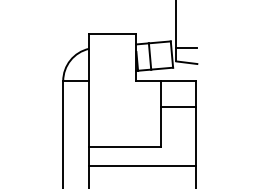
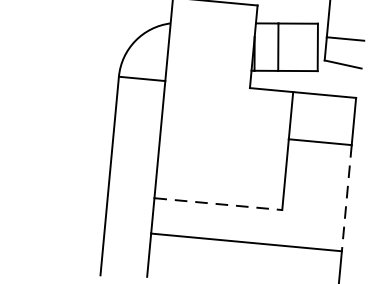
line: (195, 136) -> (346, 197), solid -> dashed
line: (124, 146) -> (217, 204), solid -> dashed

